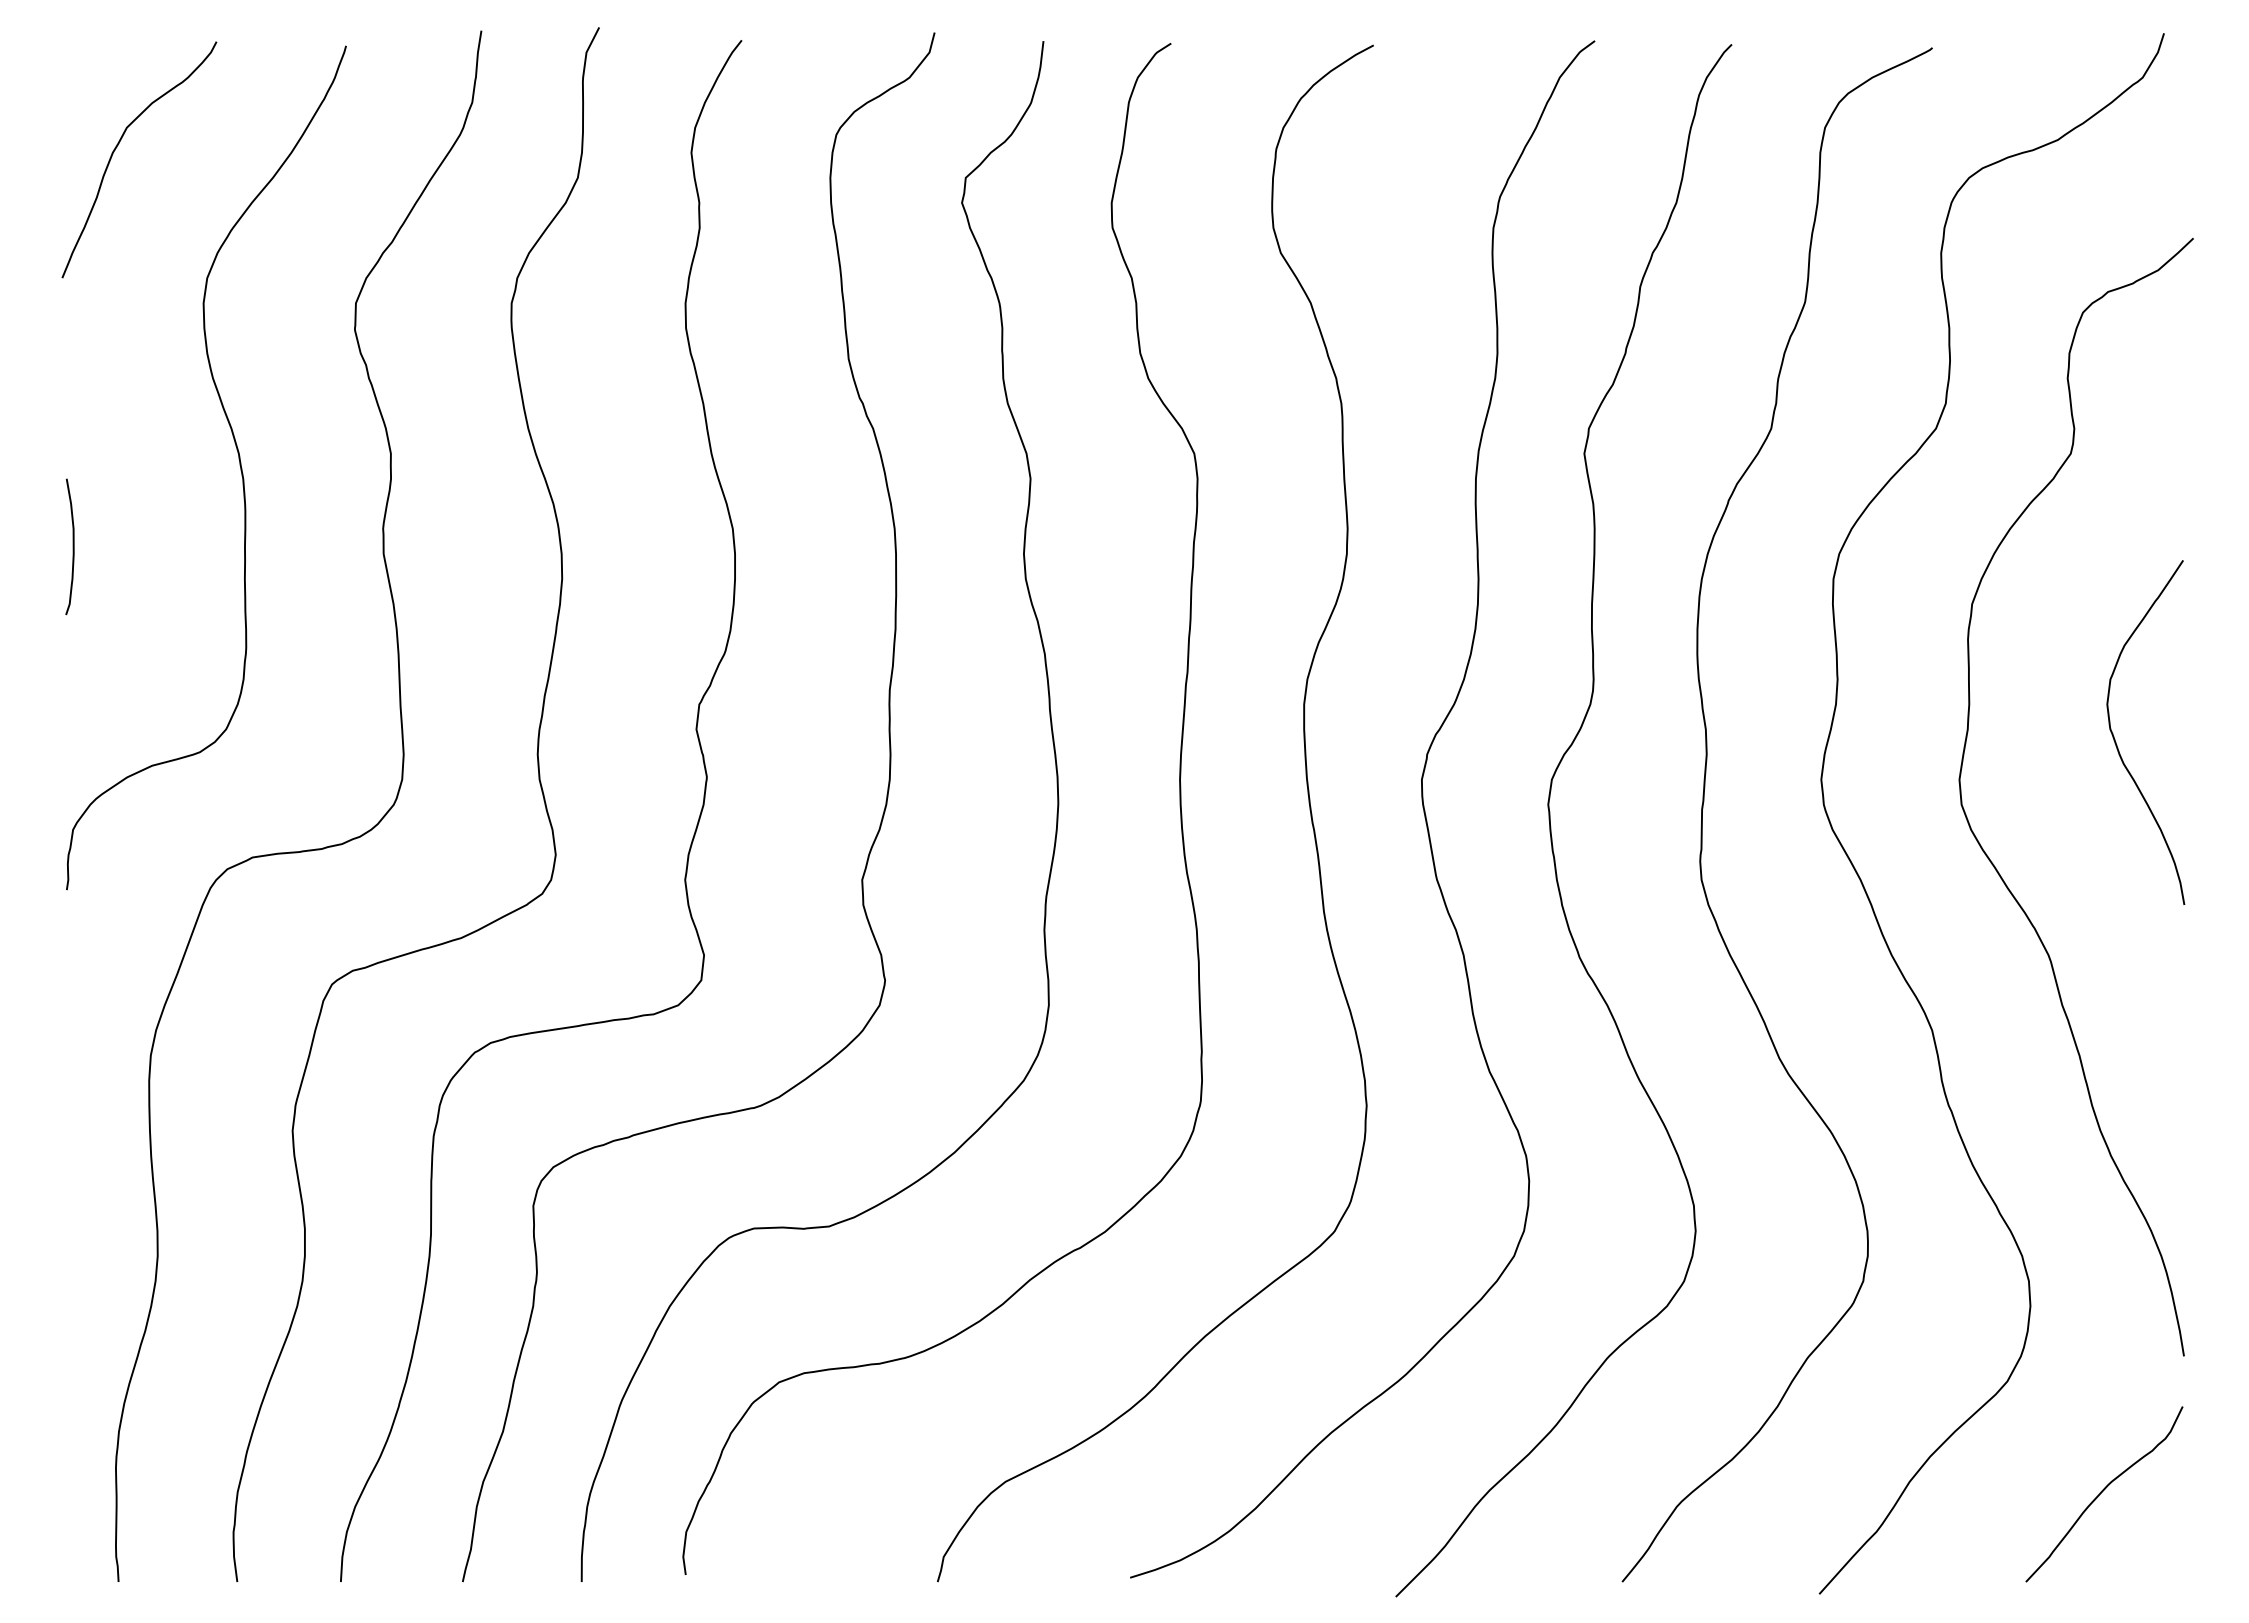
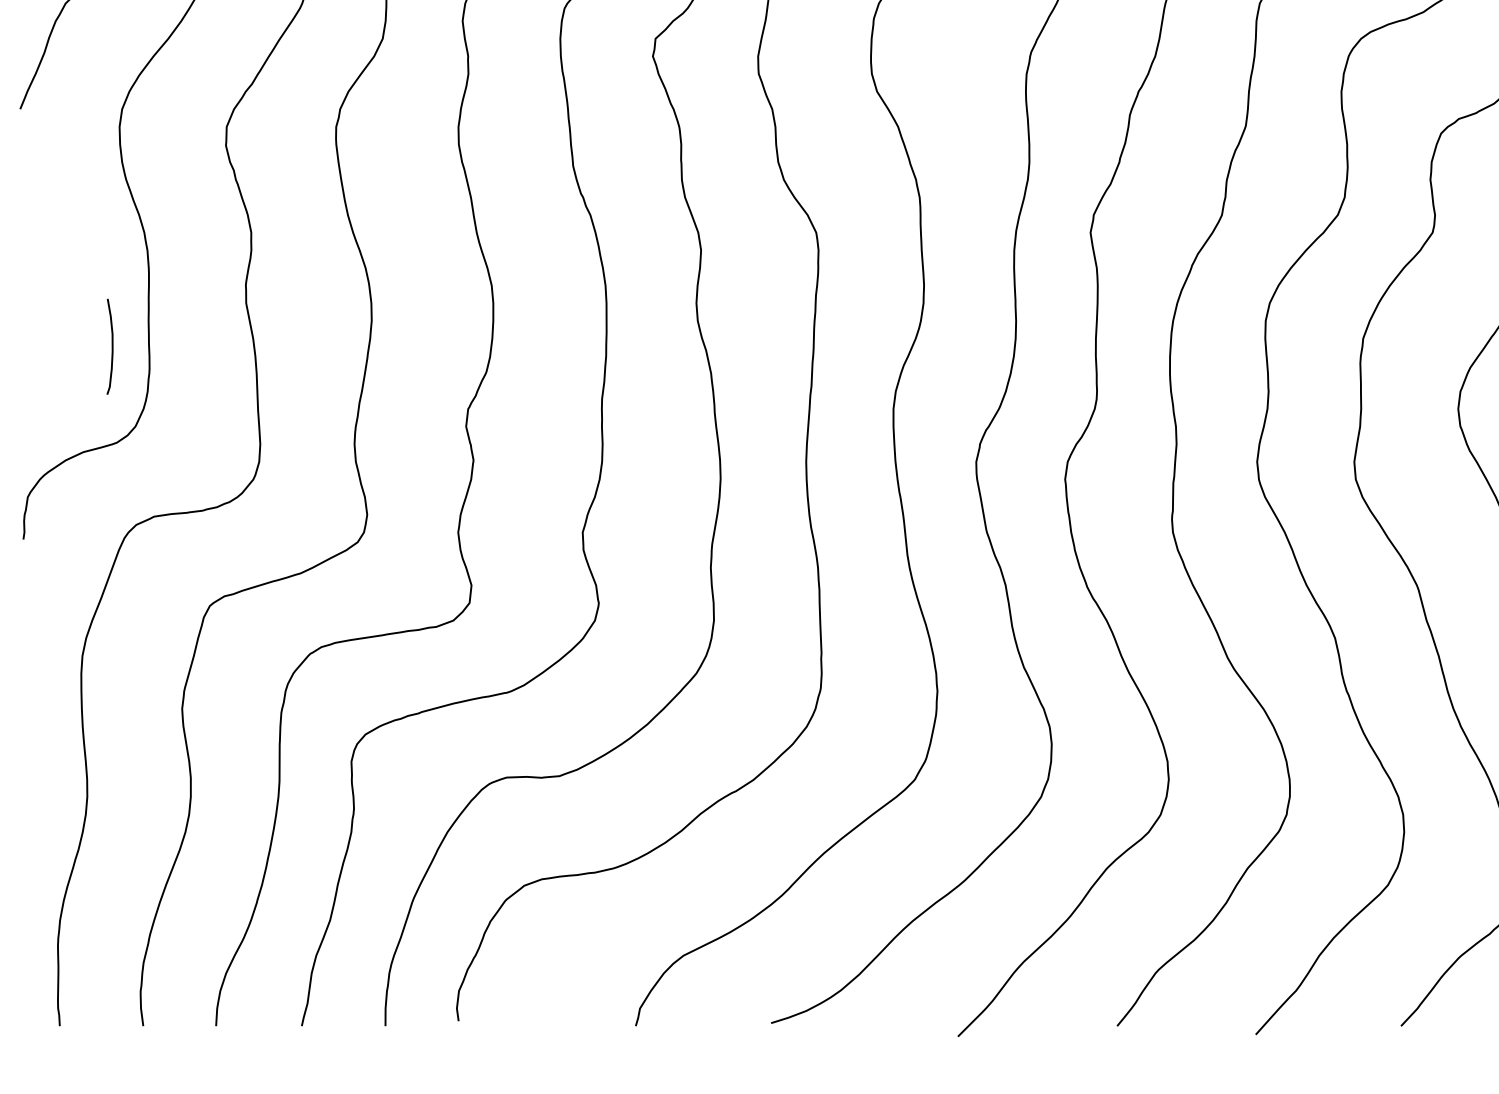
curve: (72, 546) -> (111, 346), moved

